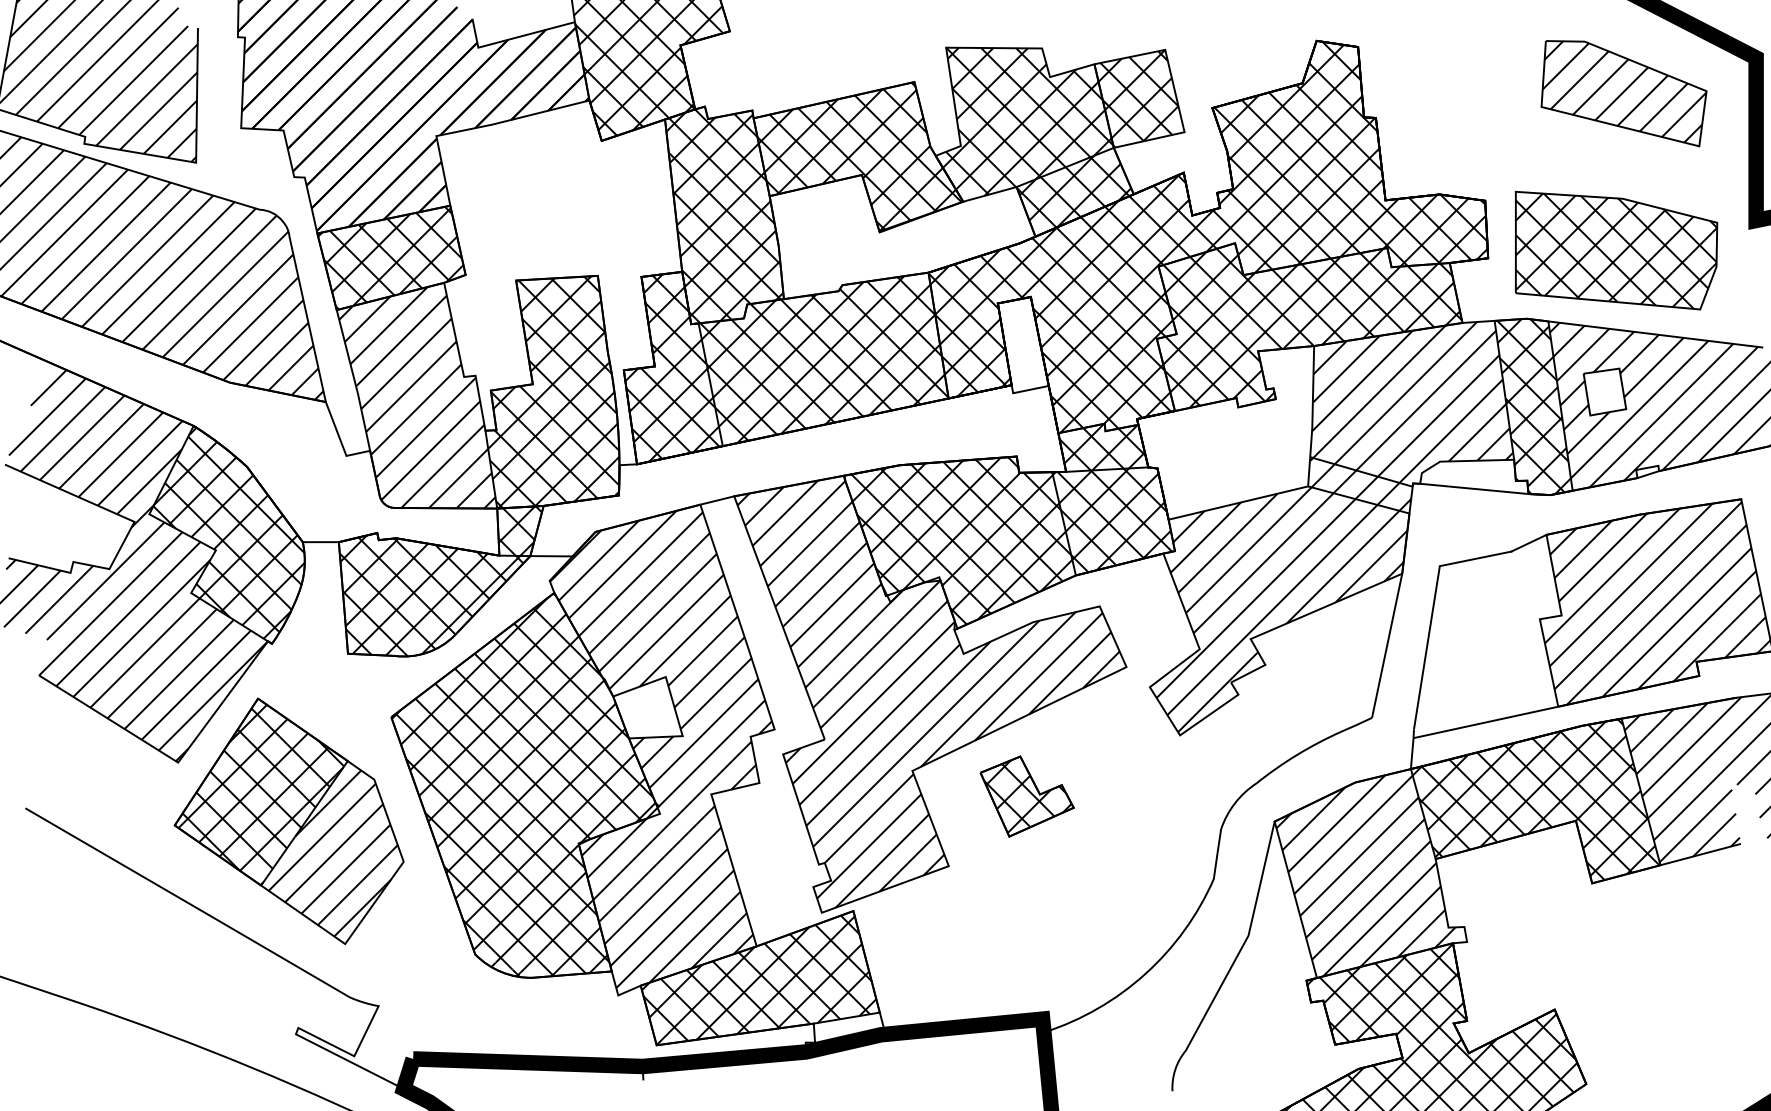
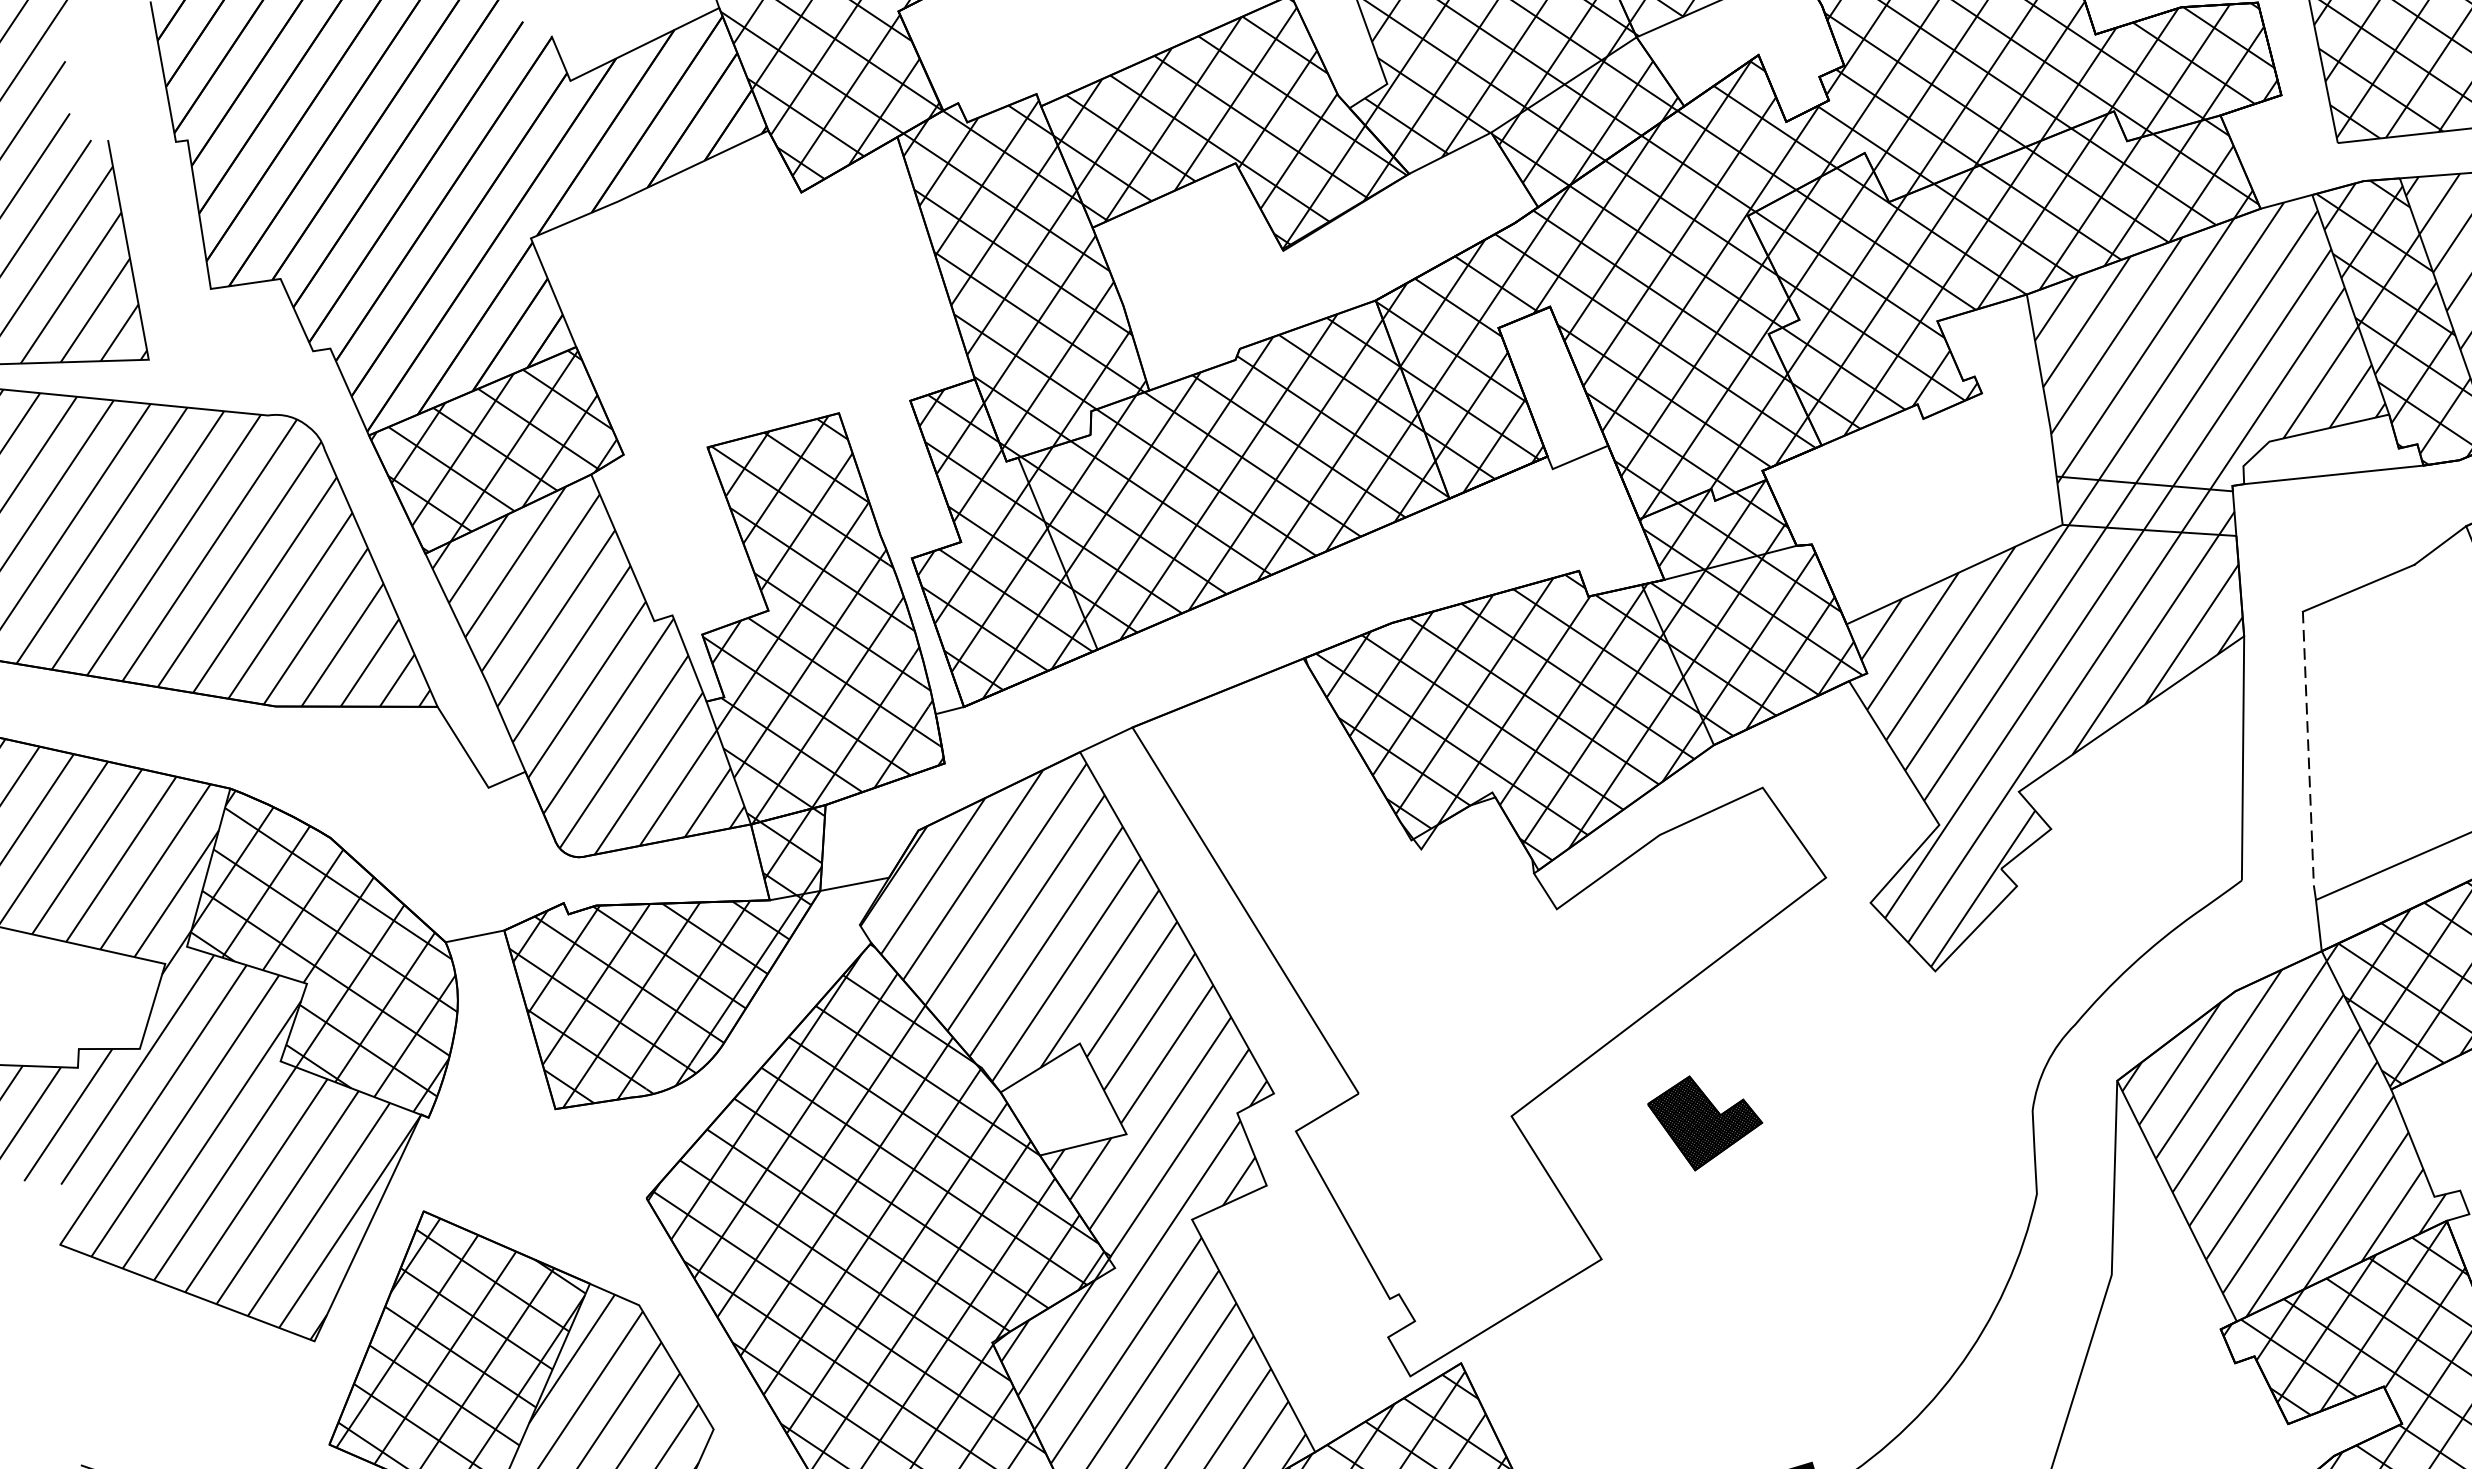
line: (1426, 647) -> (2307, 748), solid -> dashed
hatch: (928, 693) -> (1512, 985), removed
part: (1026, 796) -> (1705, 1120), size x0.7

